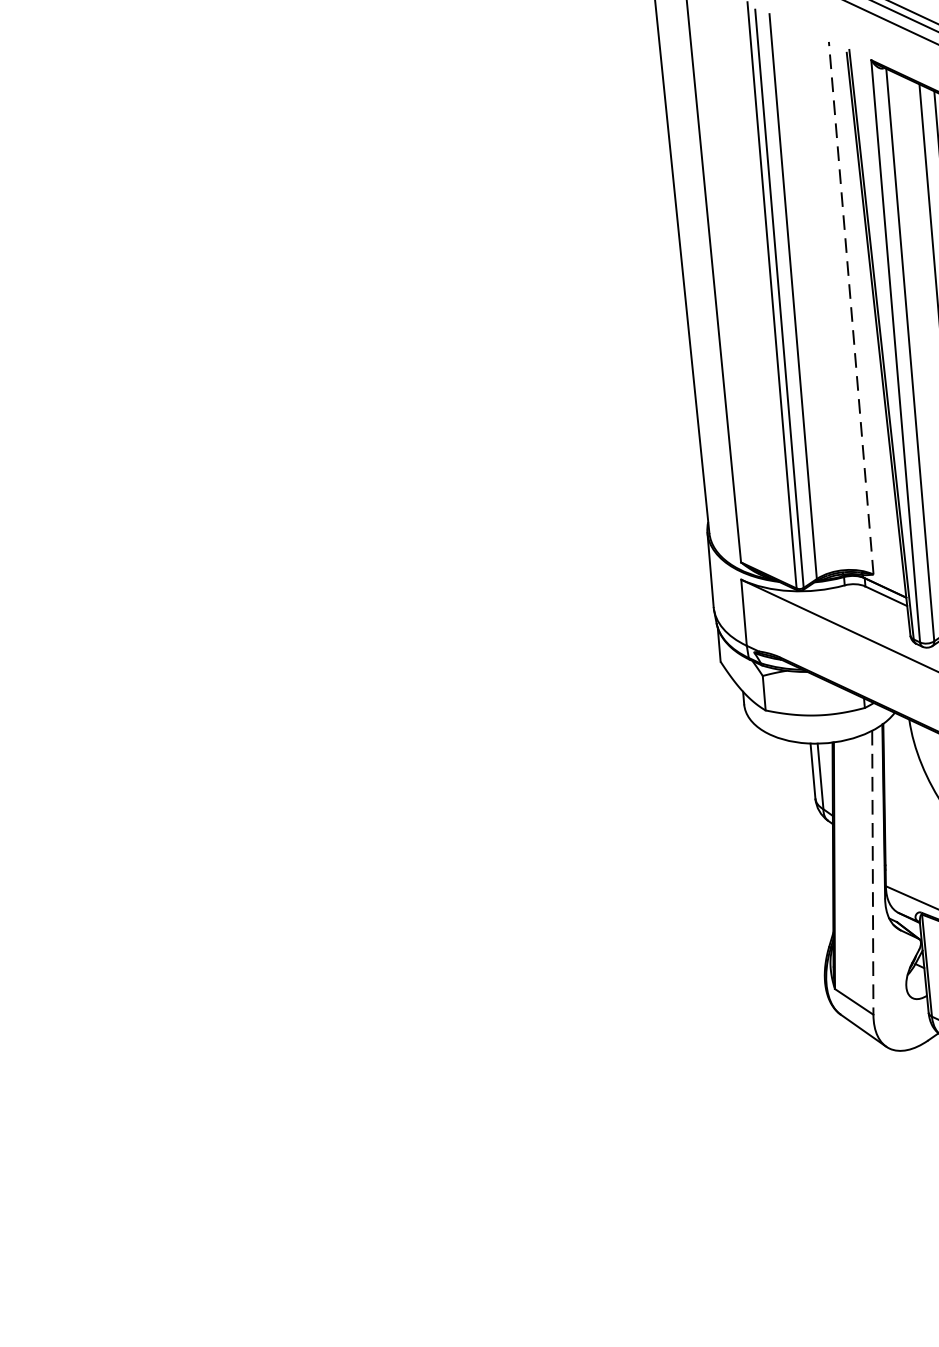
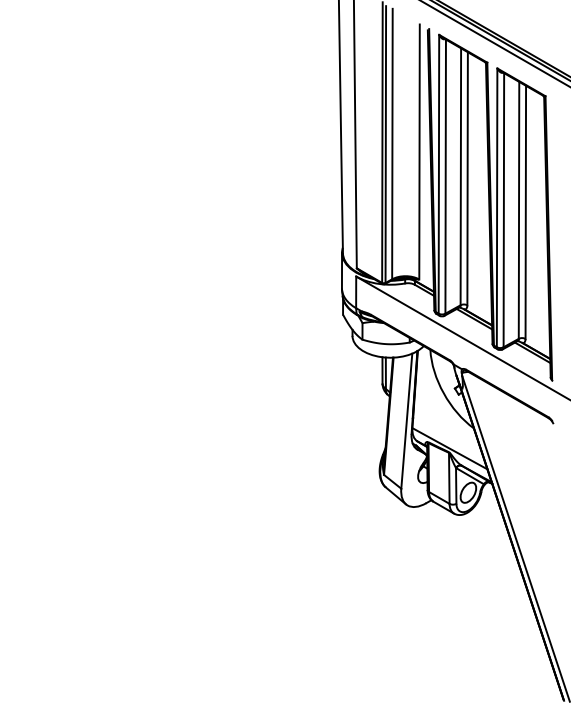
line: (851, 307) -> (419, 151), dashed -> solid
line: (872, 873) -> (406, 421), dashed -> solid

